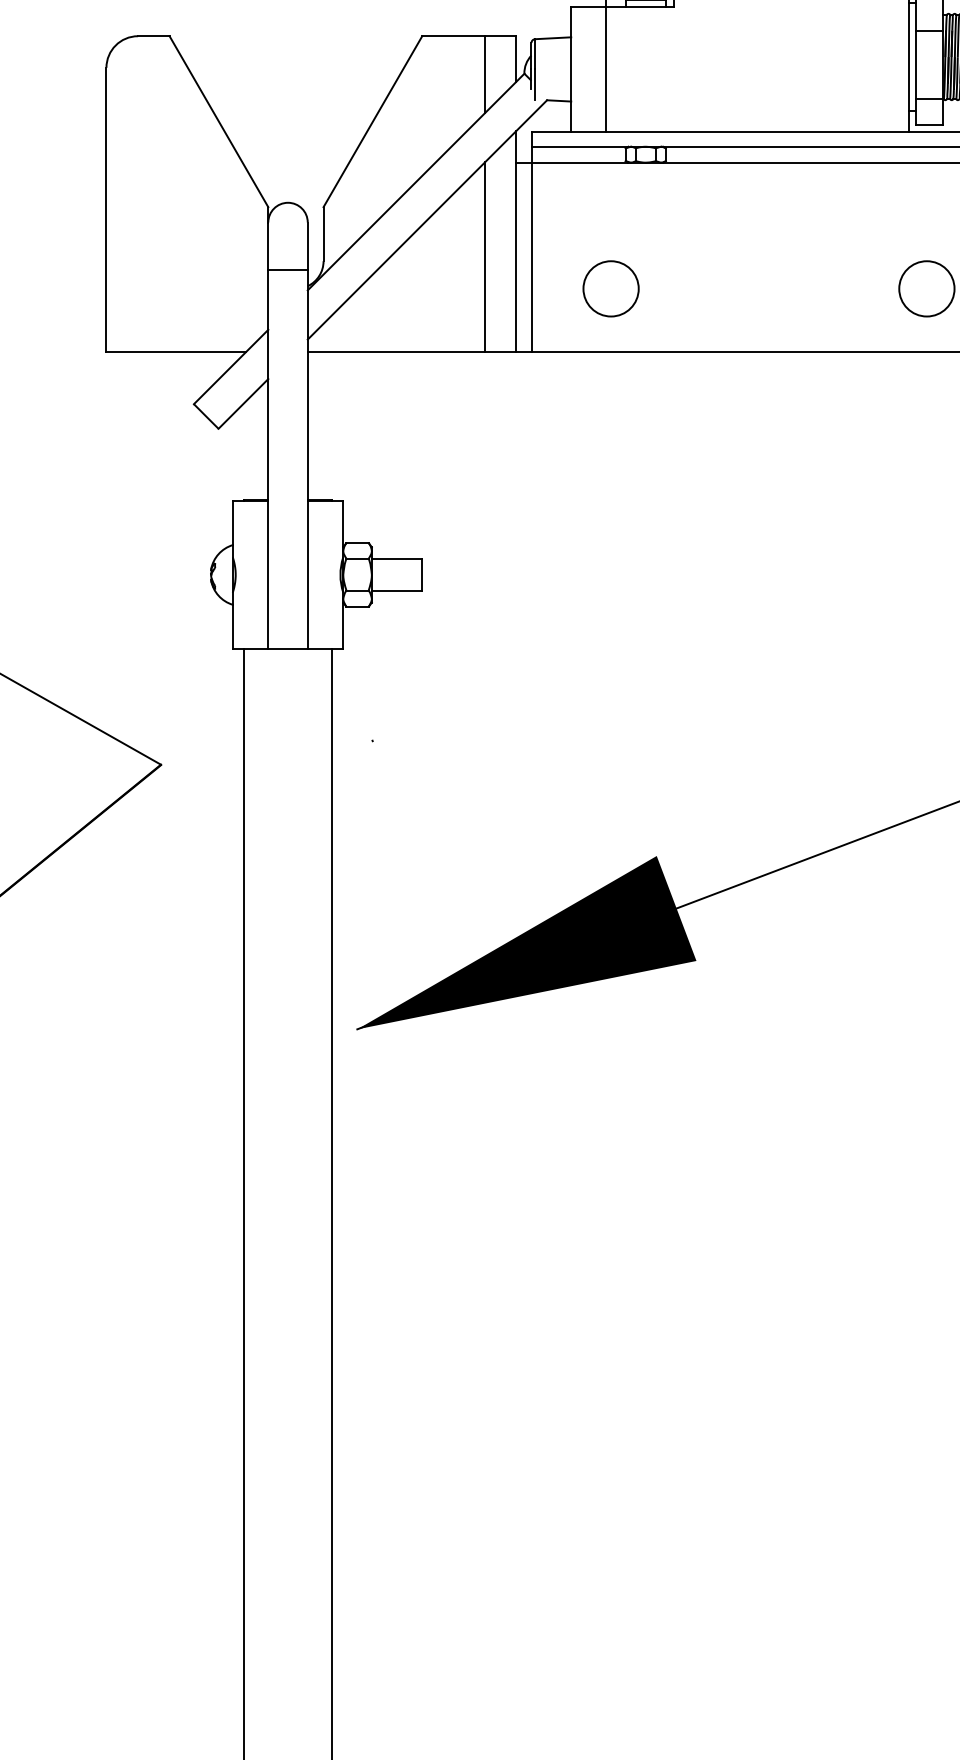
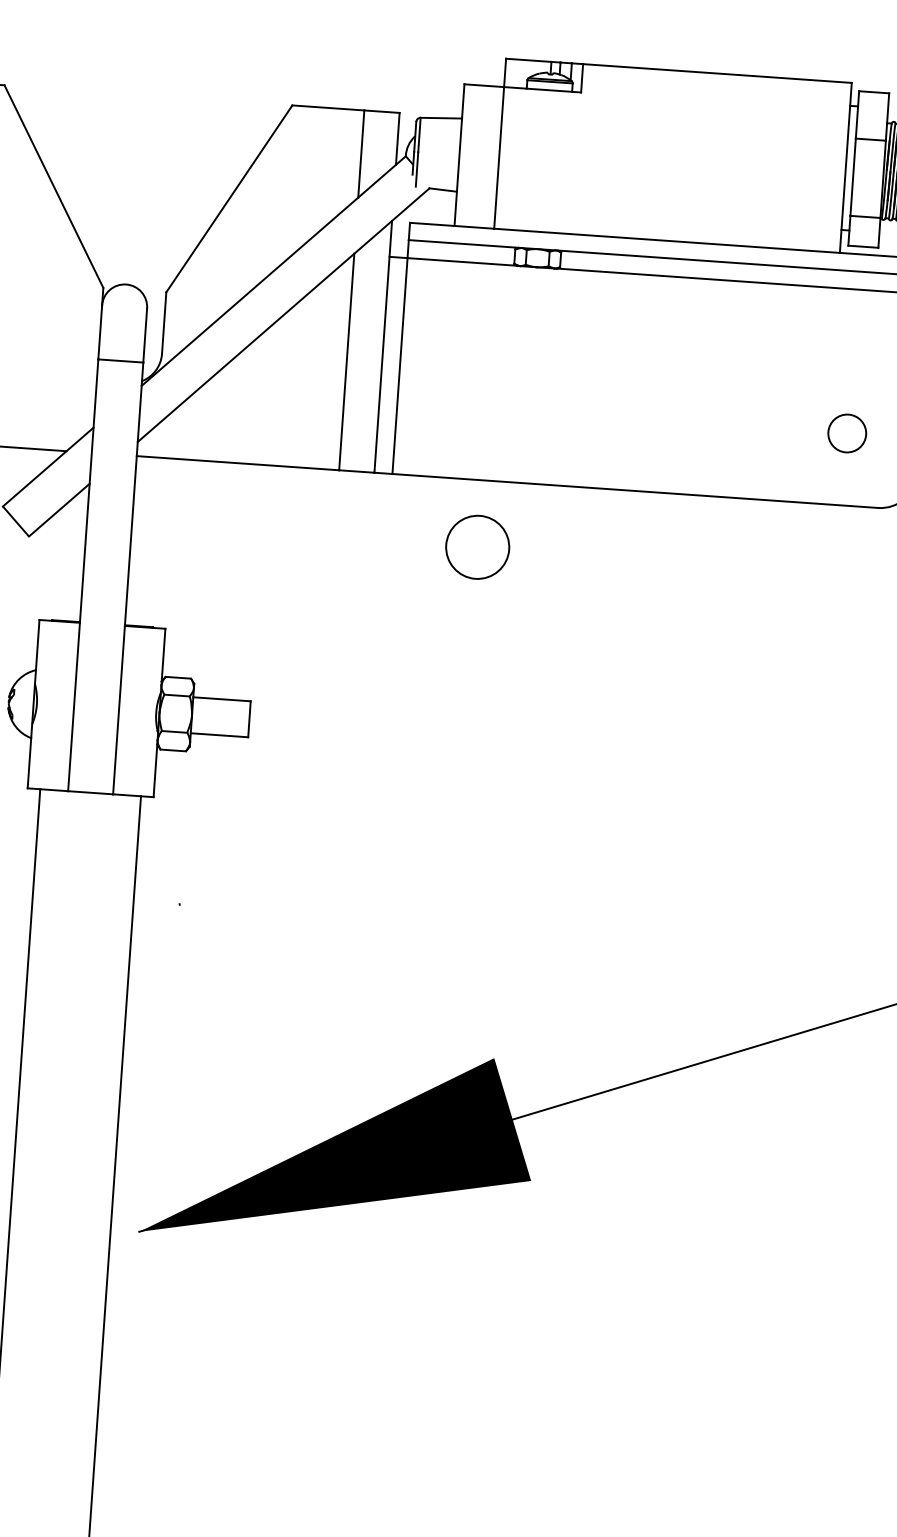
circle: (610, 288) -> (477, 546), moved
circle: (926, 288) -> (846, 433), size x0.6

